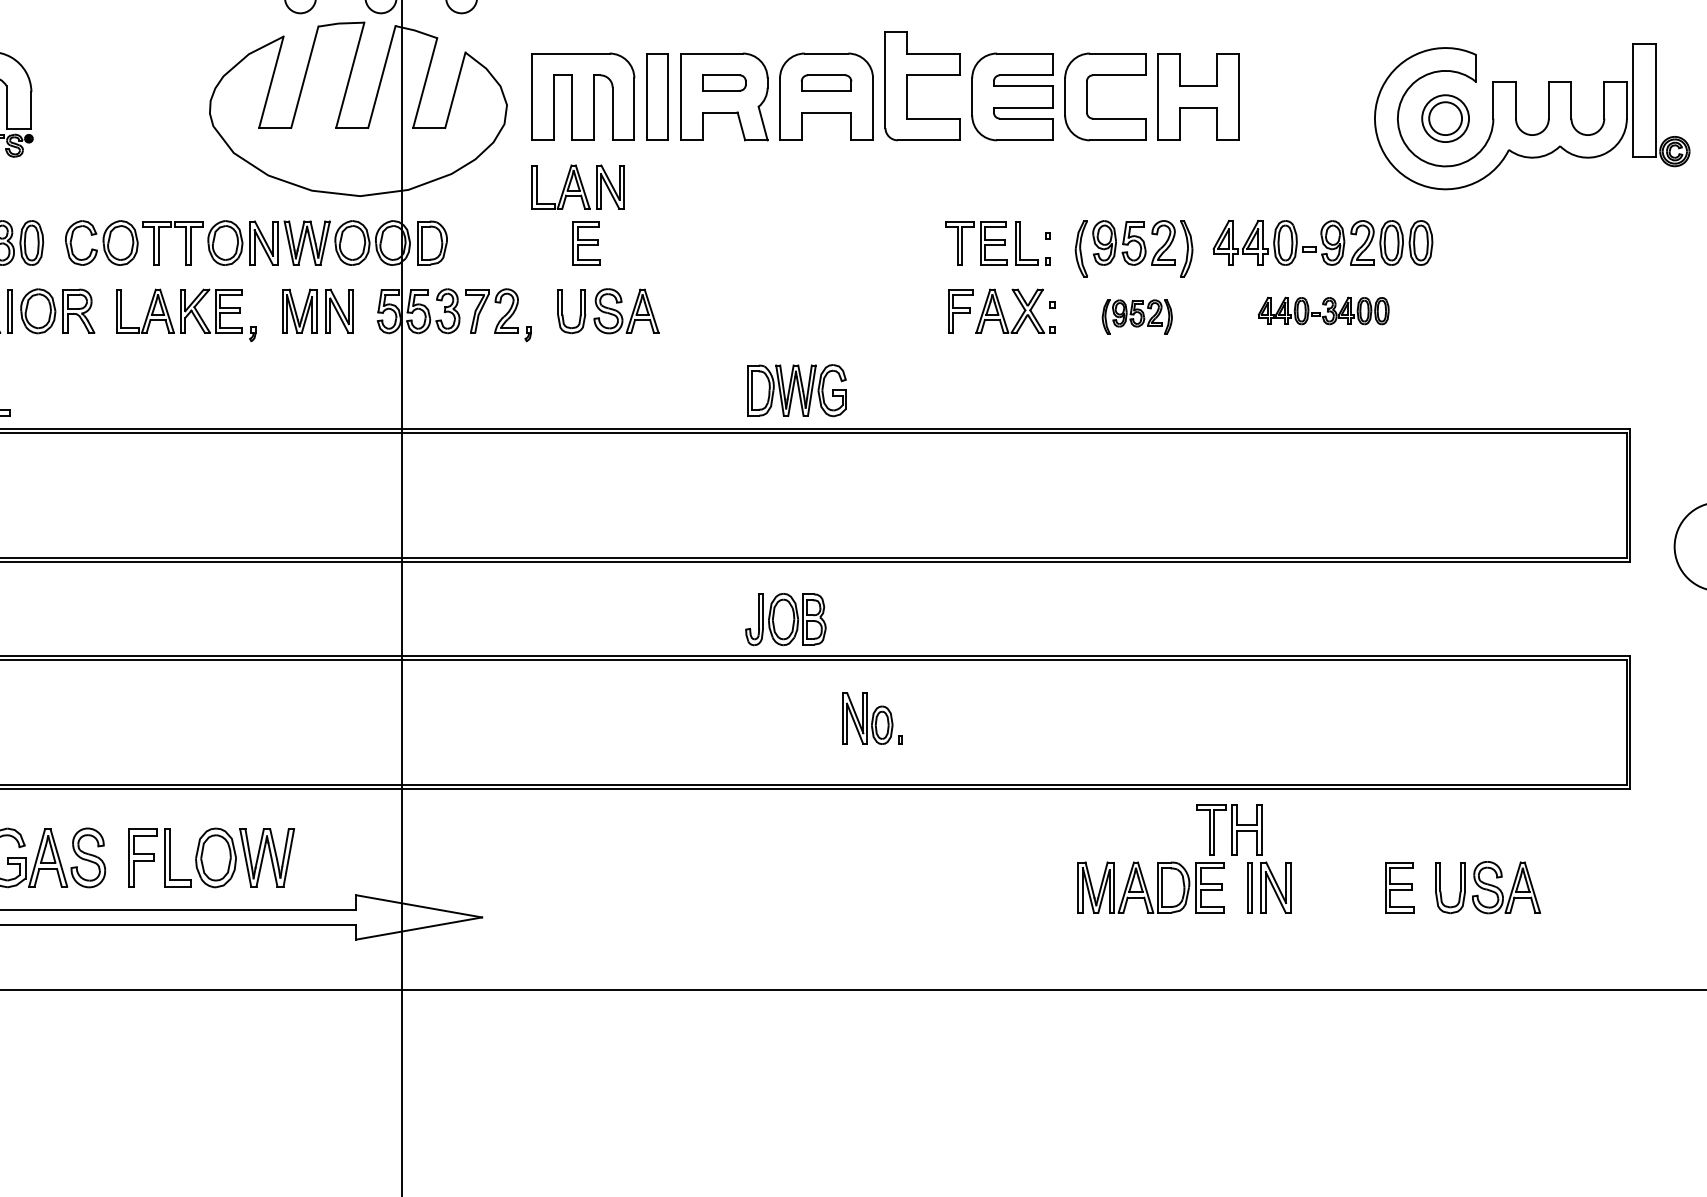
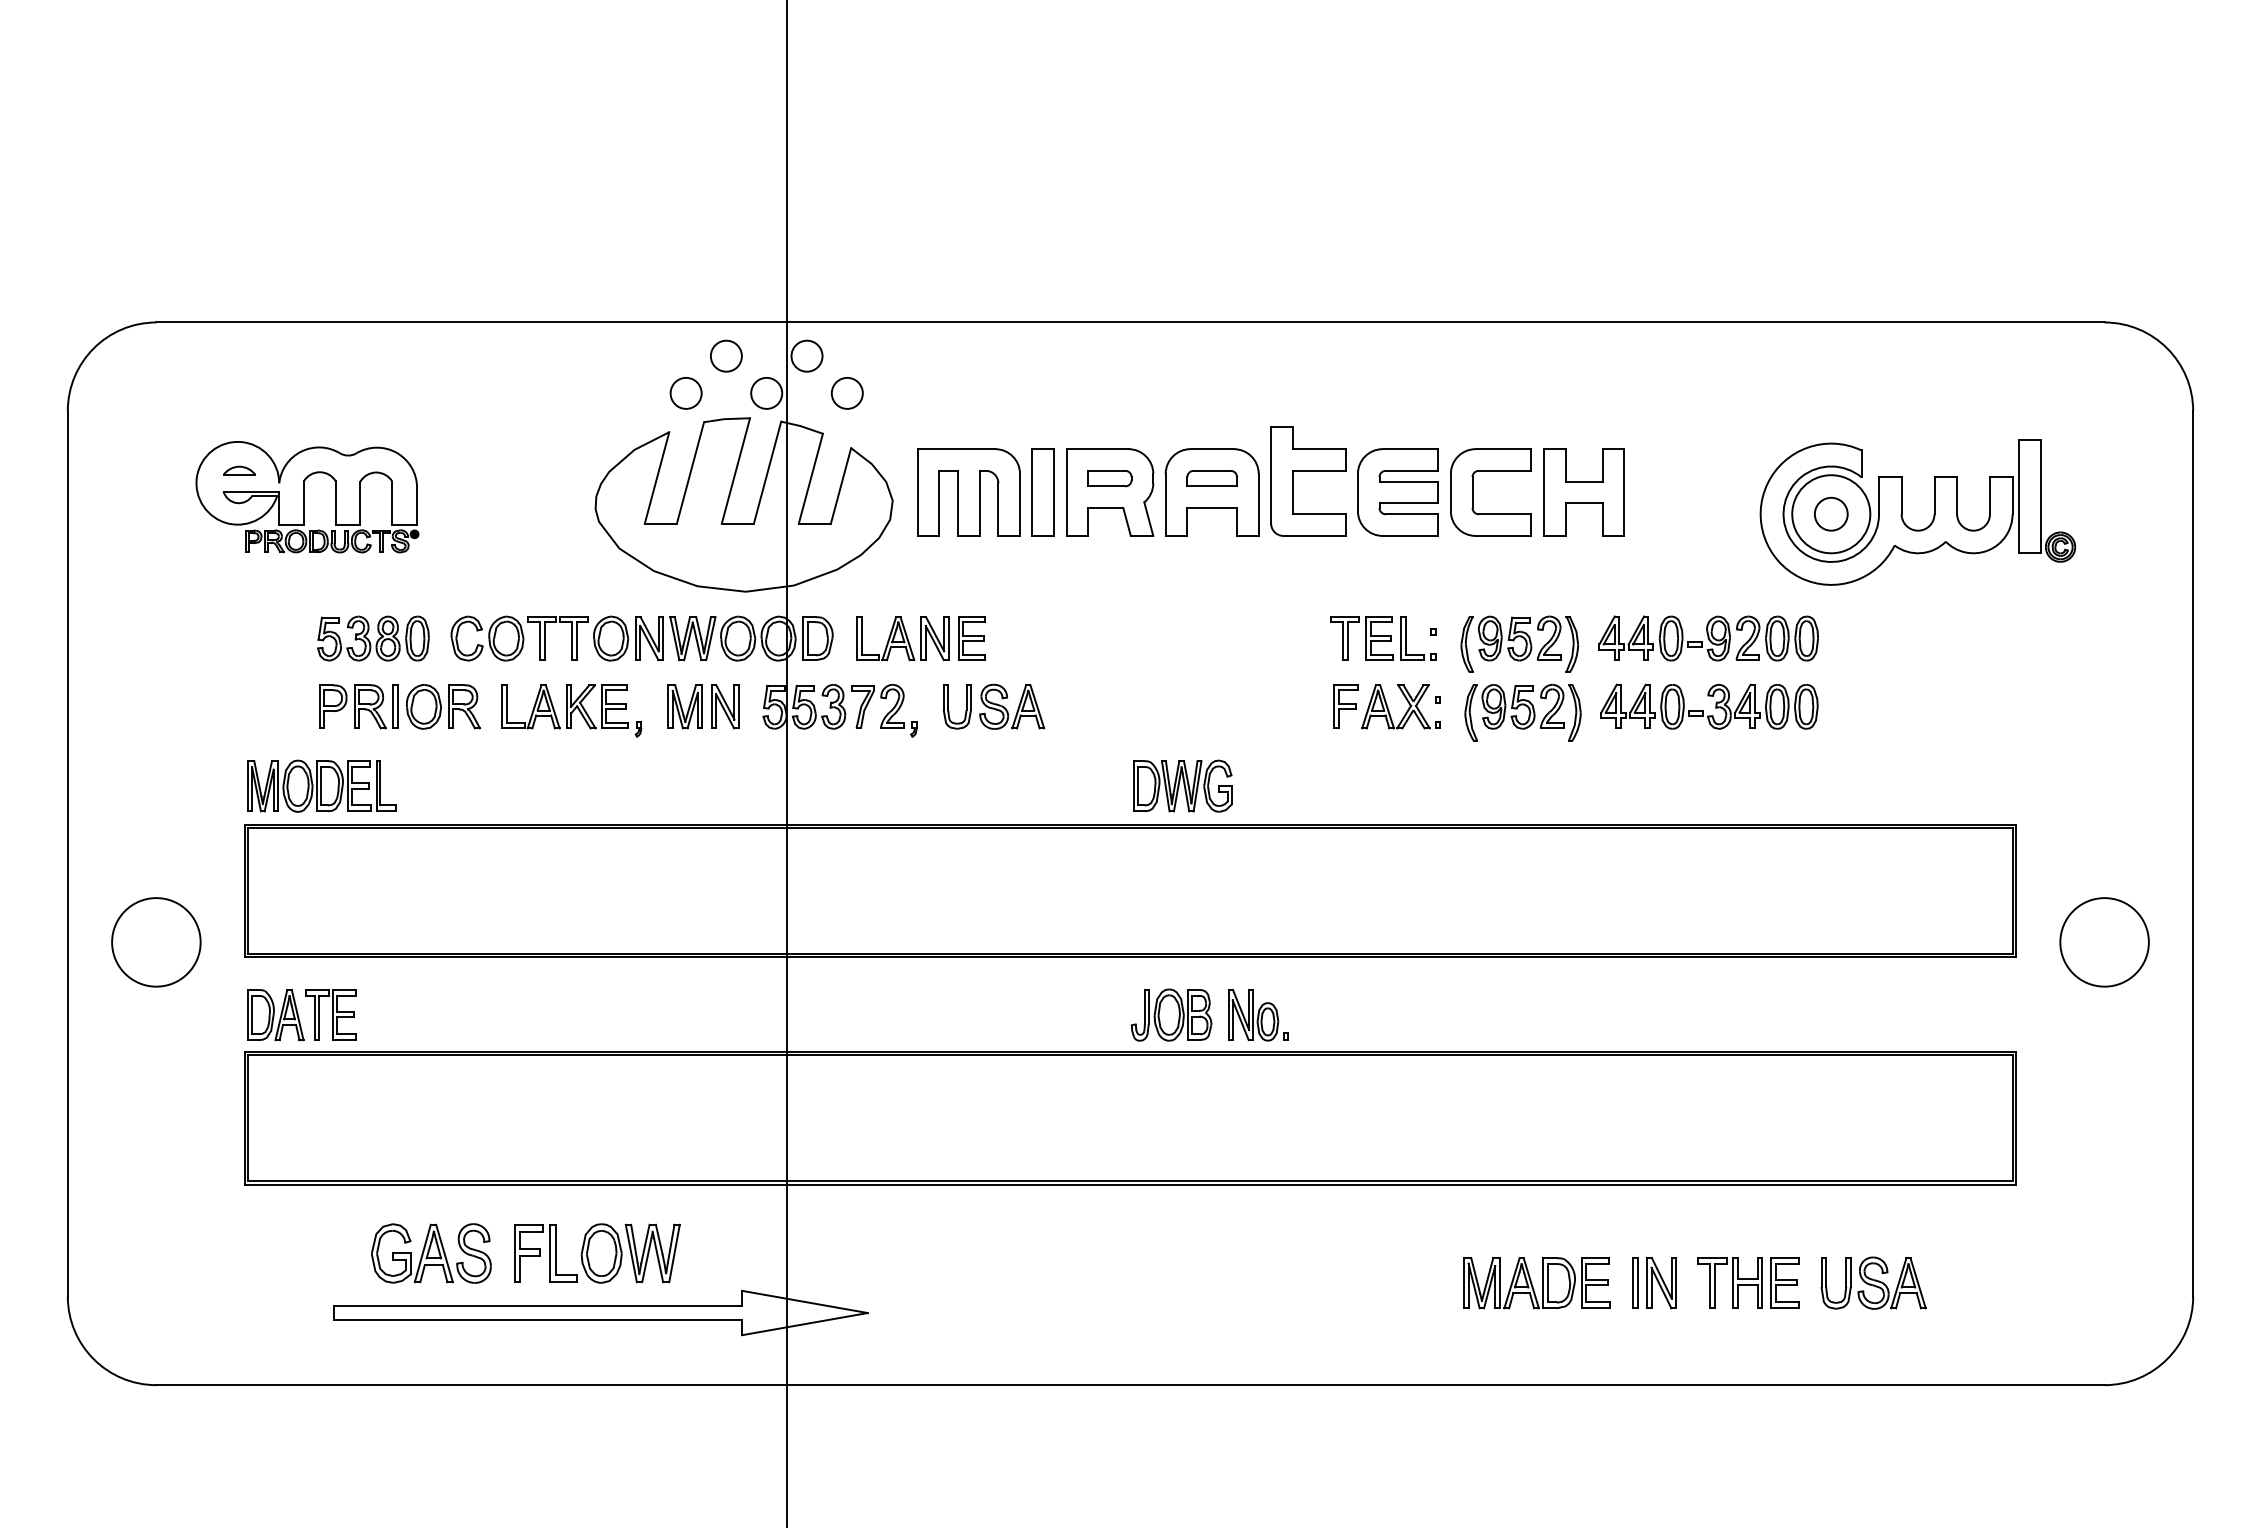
circle: (1445, 118) -> (1831, 514), size x1.67
part: (577, 186) -> (902, 638), moved
part: (1323, 310) -> (1709, 706), size x1.67
part: (1136, 316) -> (1522, 712), size x1.67
part: (872, 718) -> (1258, 1015), moved
part: (1228, 828) -> (1729, 1282), moved

